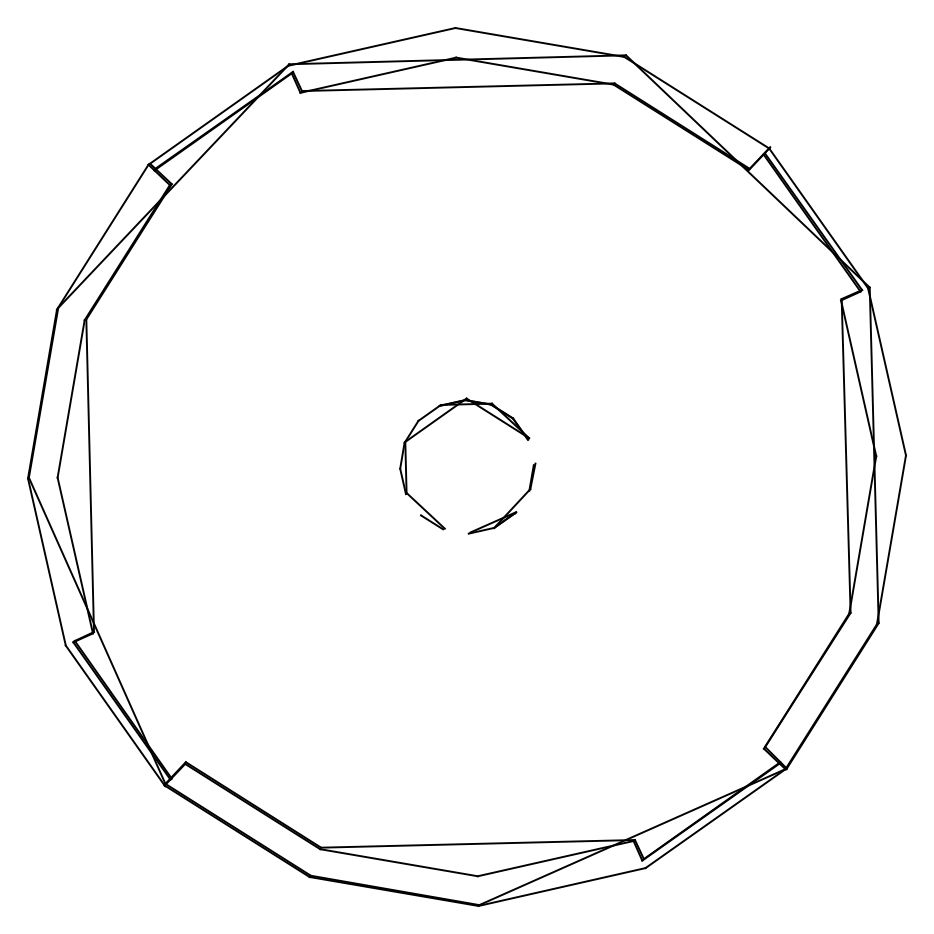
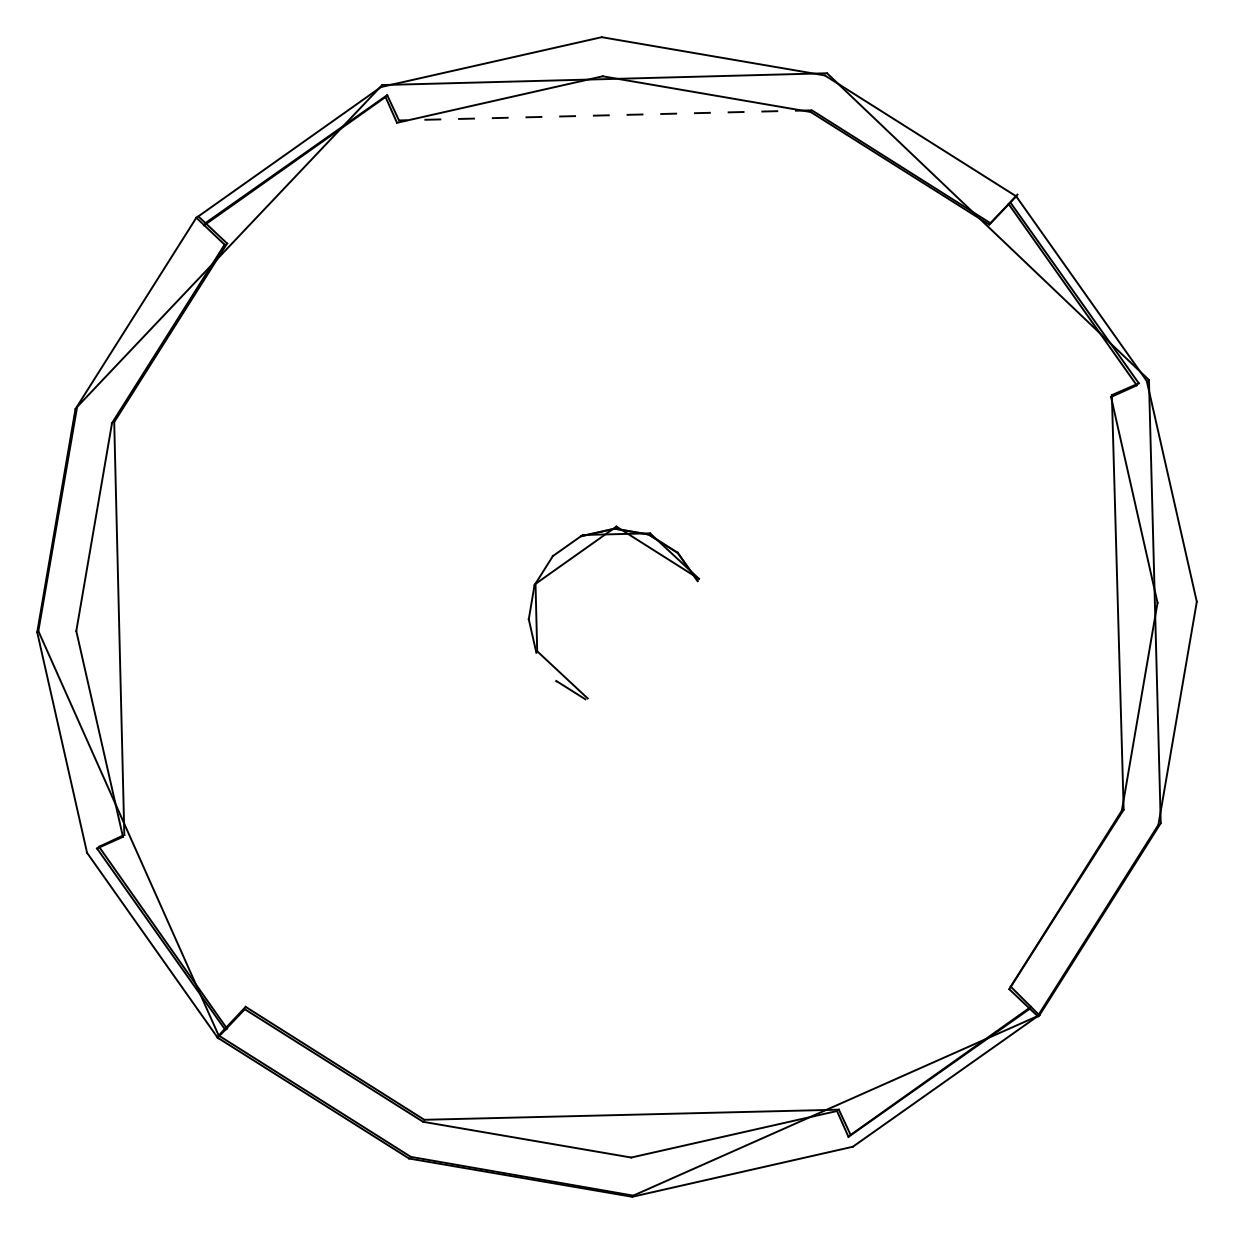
line: (457, 87) -> (604, 115), solid -> dashed
part: (511, 507) -> (675, 670), removed

